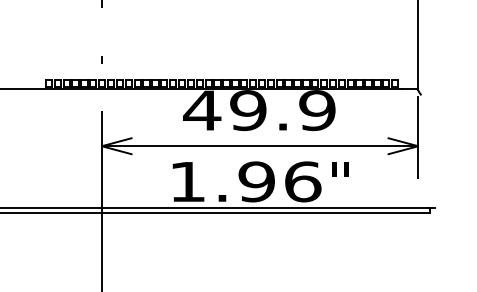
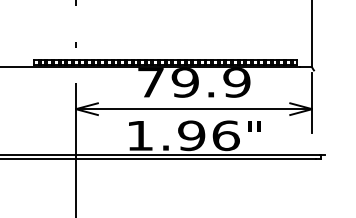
text: (202, 110) -> (151, 82), 49.9 -> 79.9

